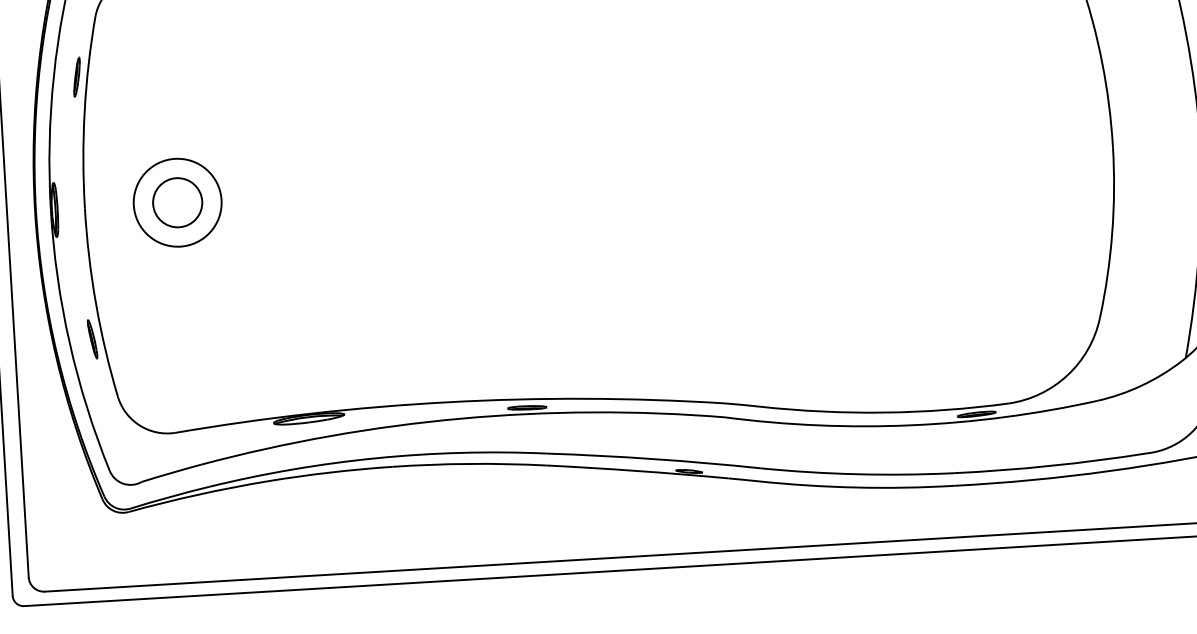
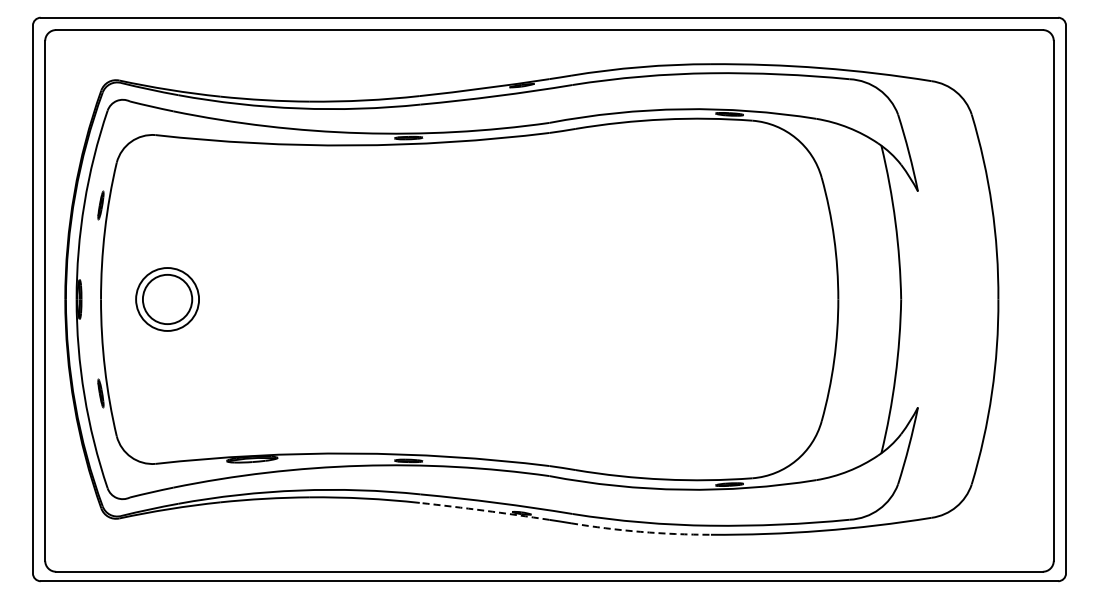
circle: (177, 202) -> (167, 299), size x1.4
arc: (637, 470) -> (484, 510), solid -> dashed
arc: (856, 487) -> (640, 531), solid -> dashed

